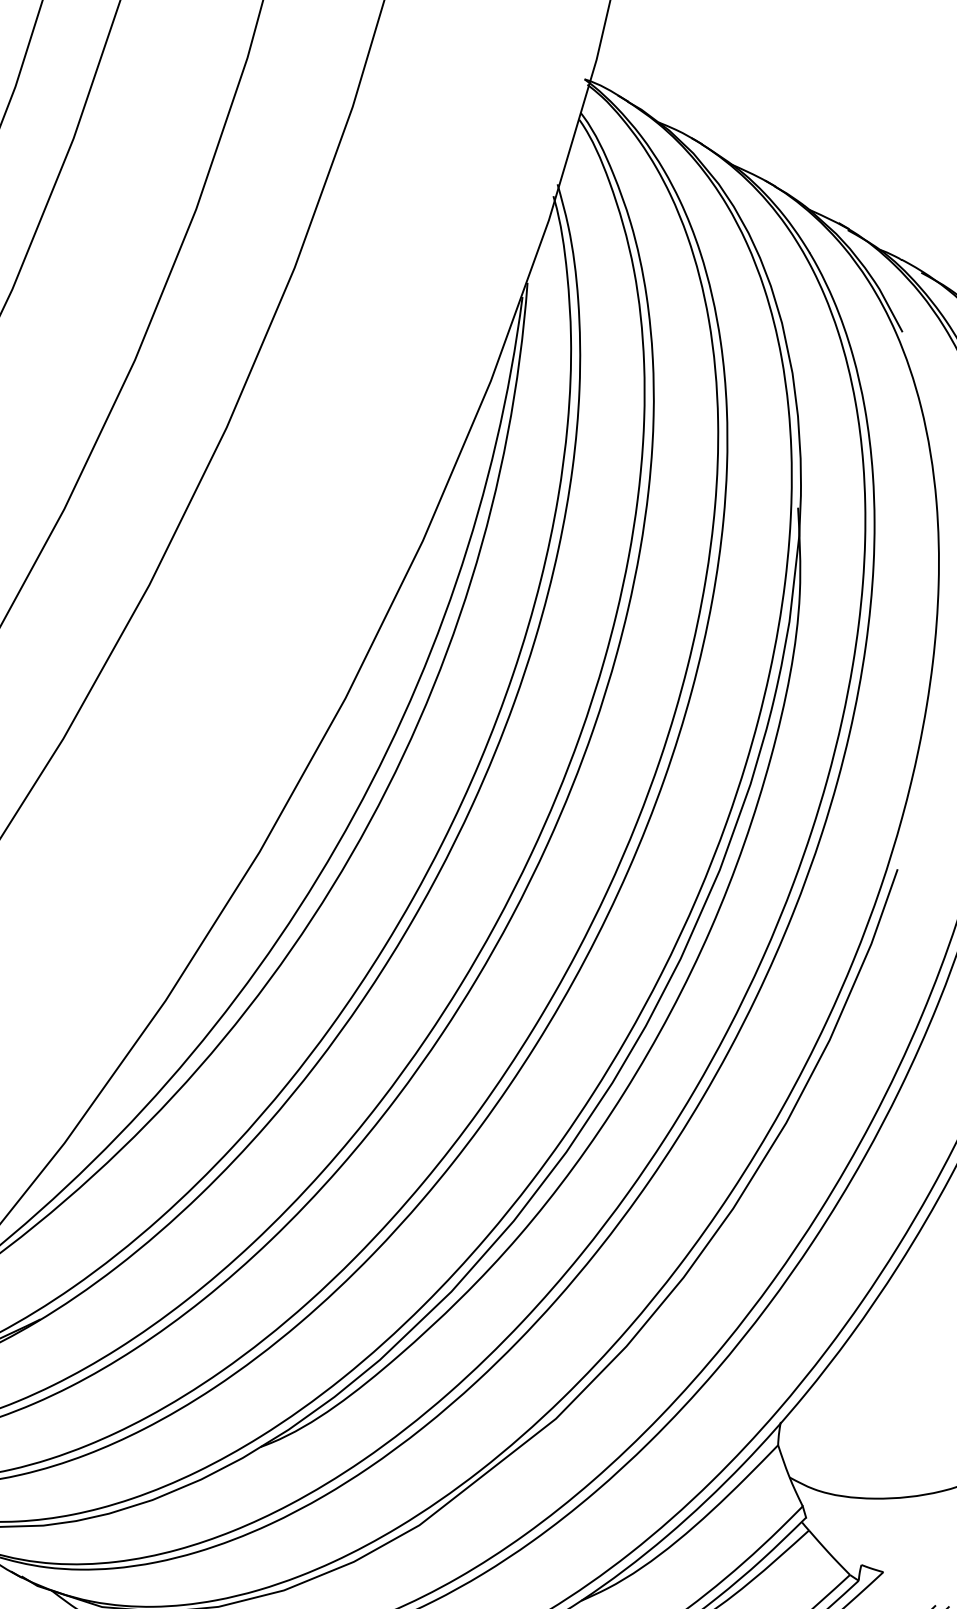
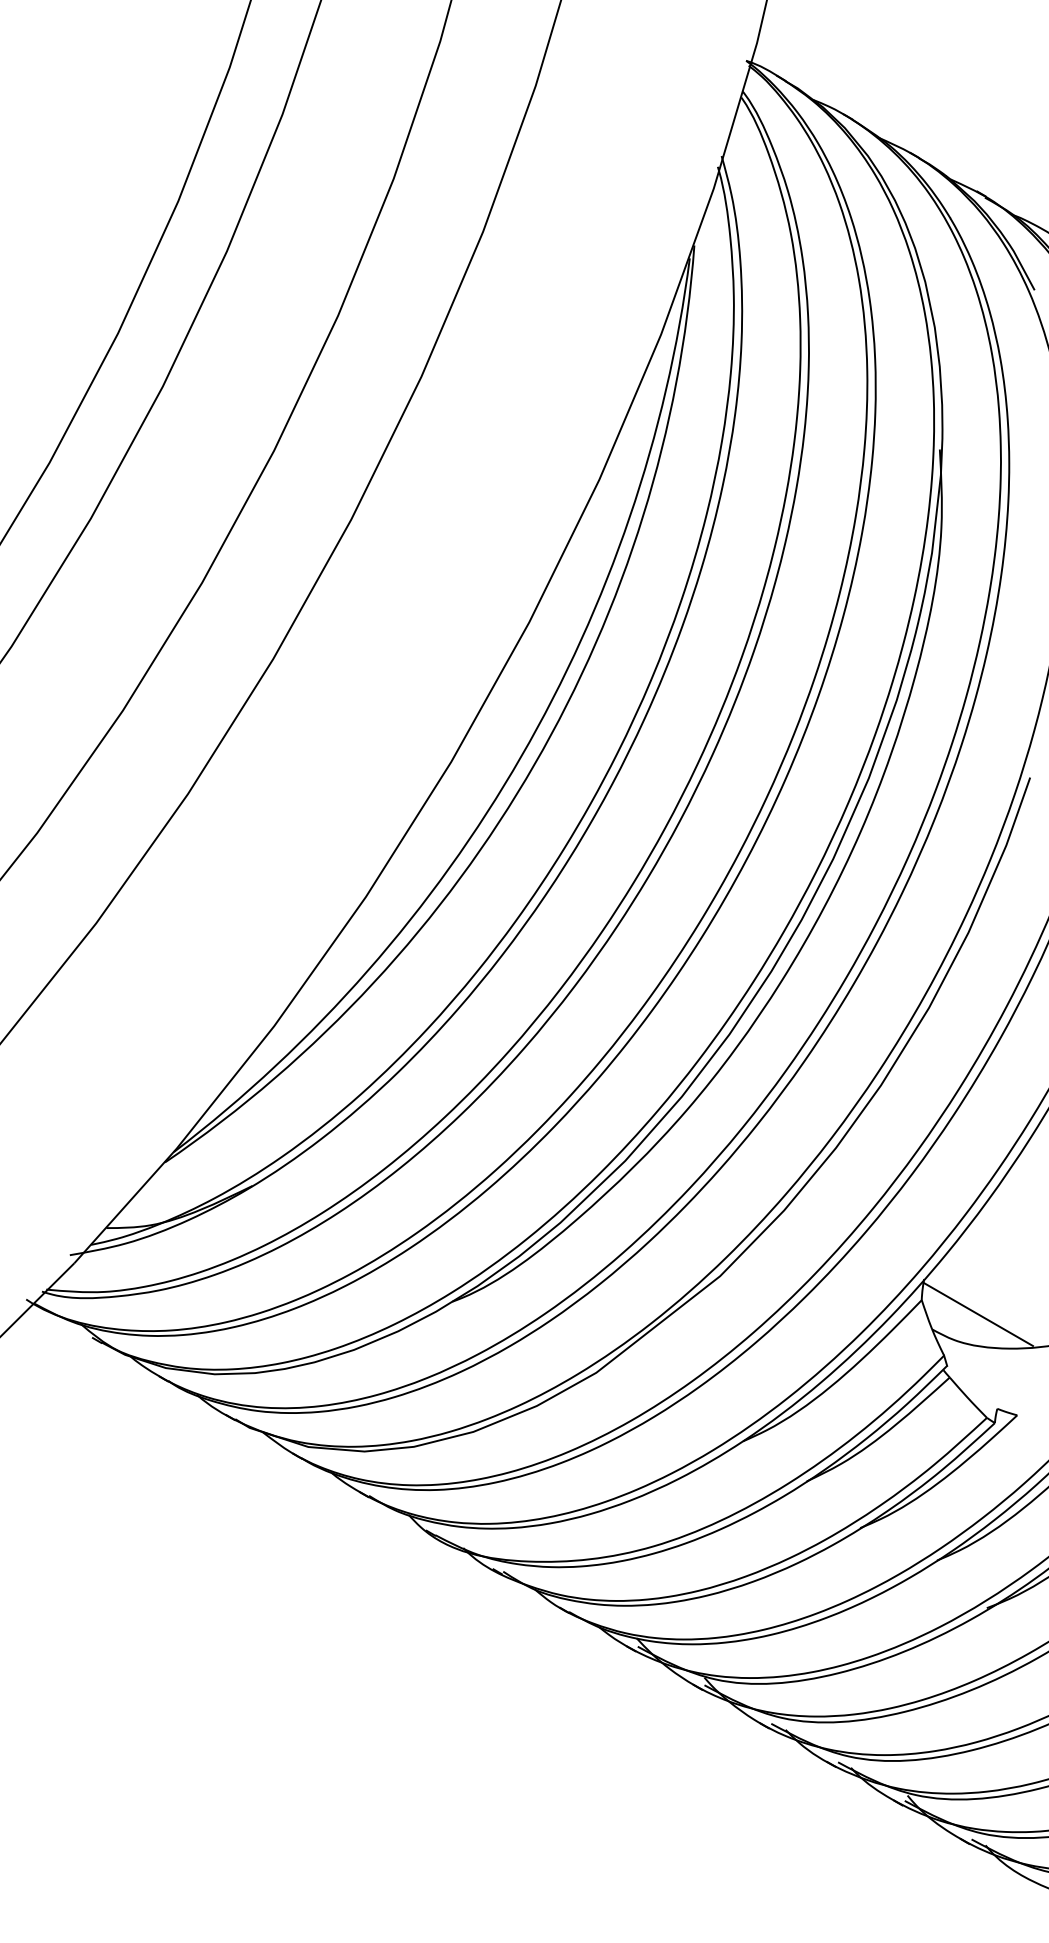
line: (840, 1461) -> (978, 1314), added

